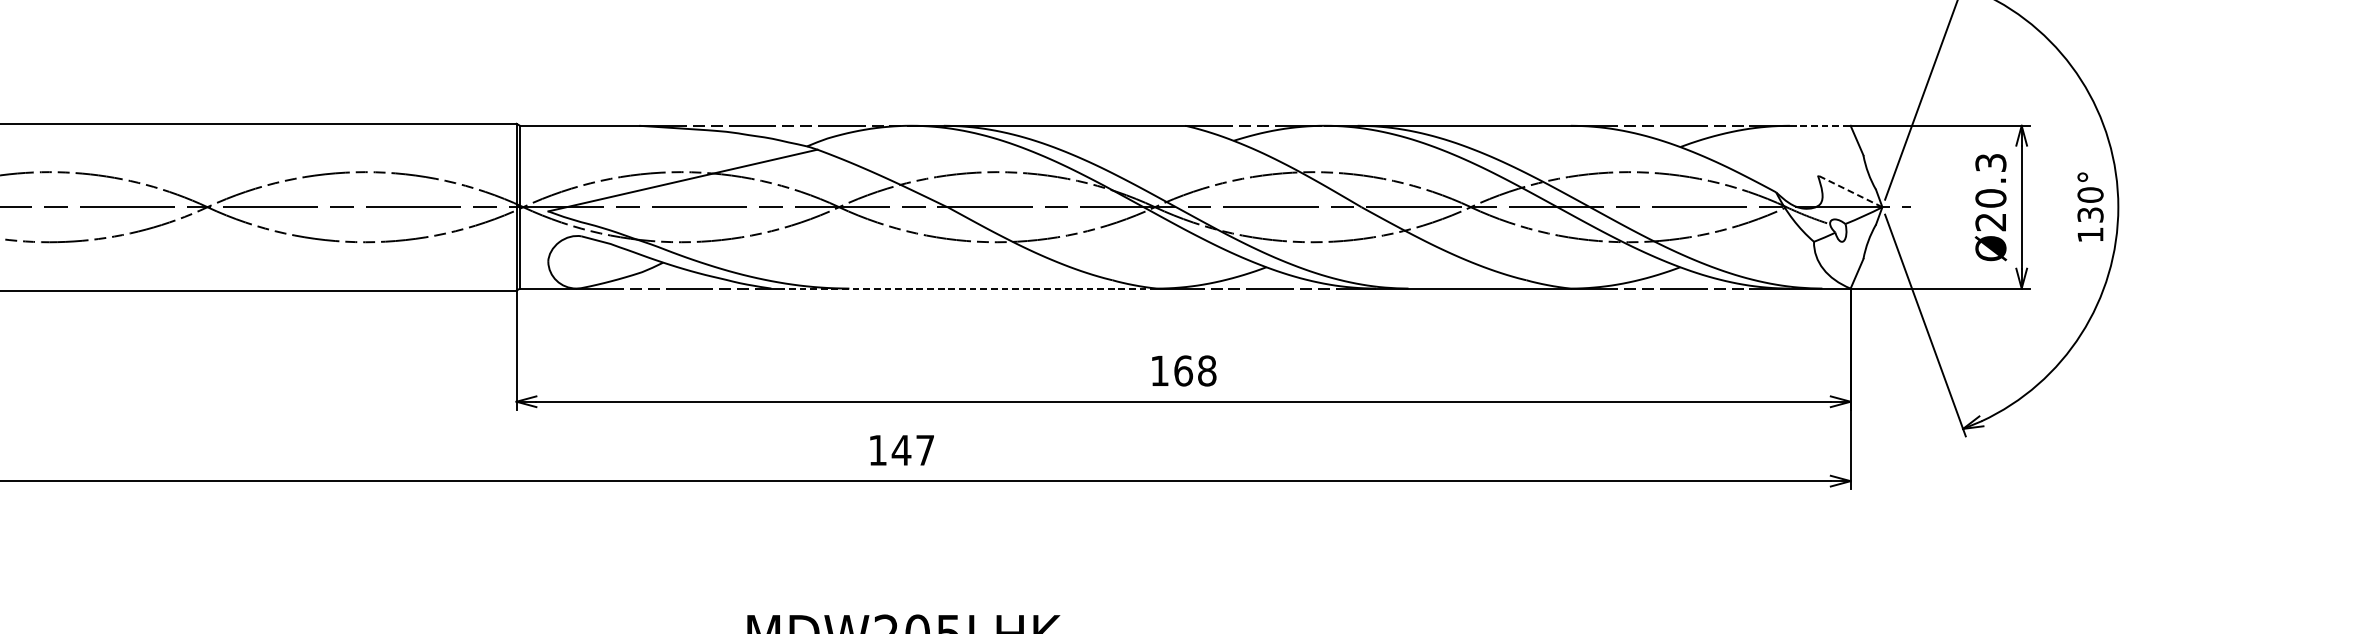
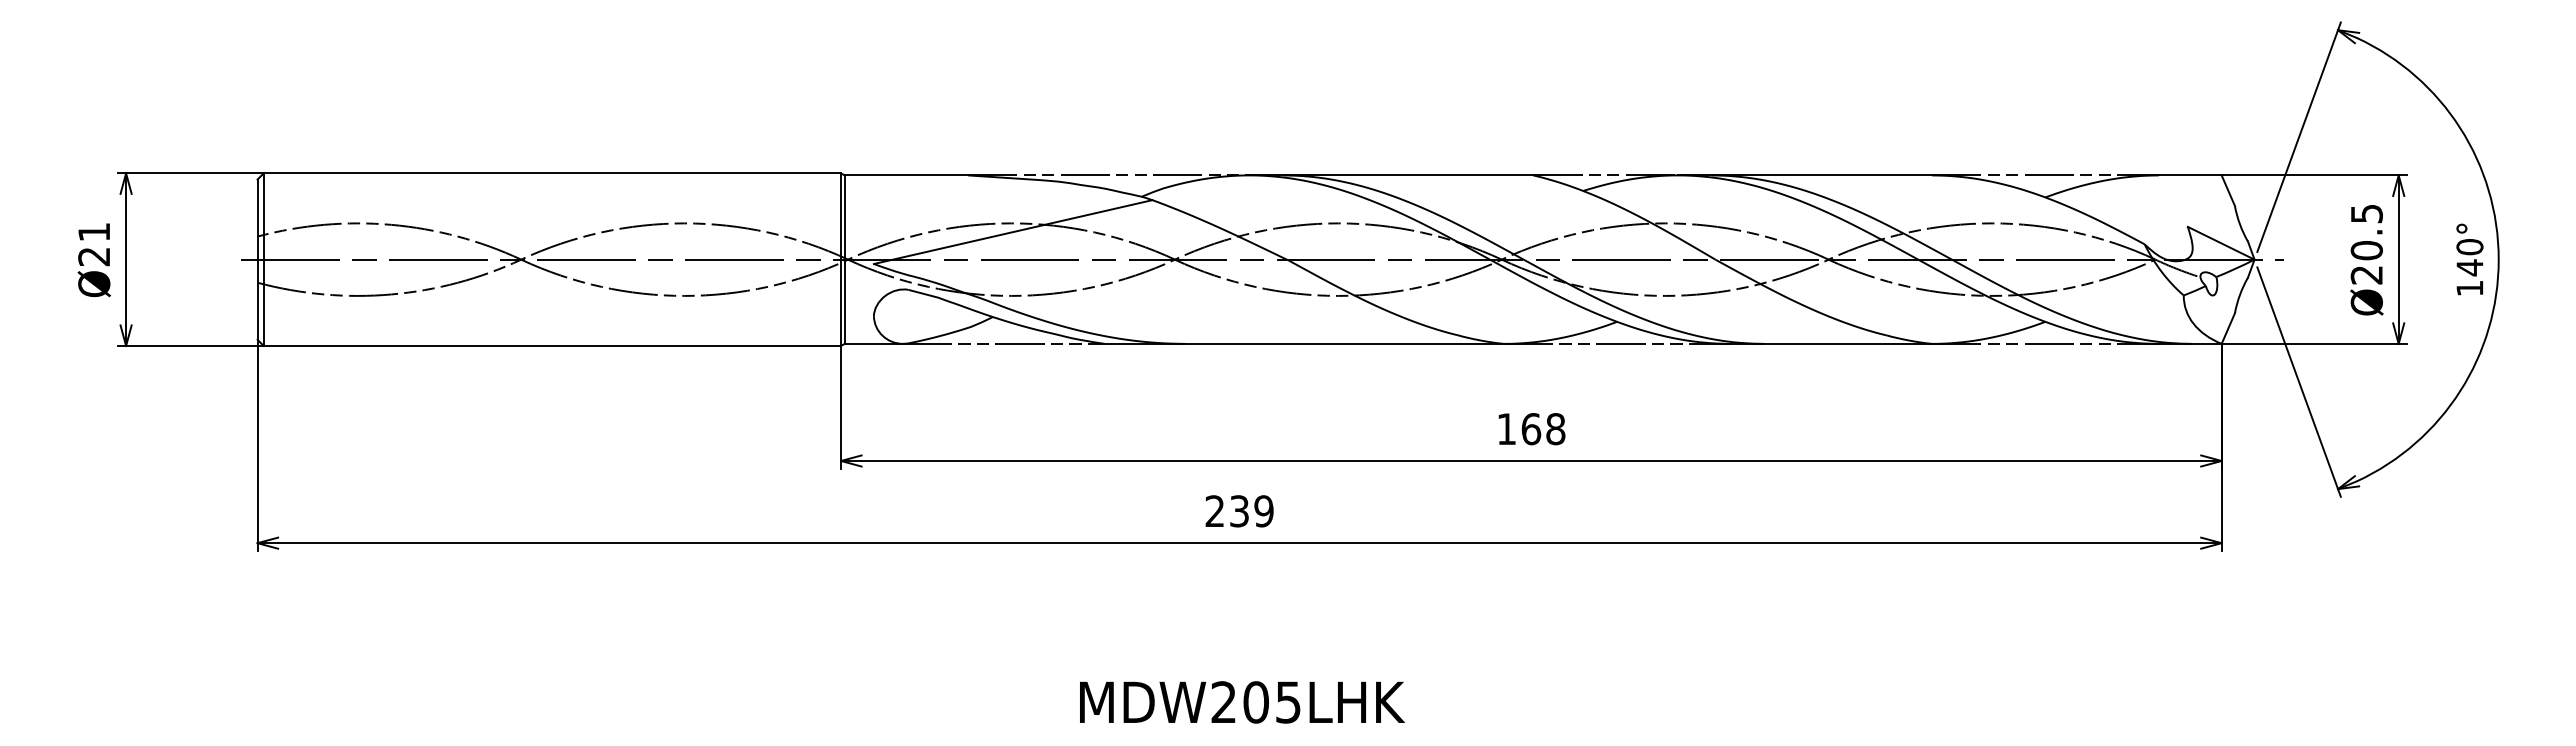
line: (1820, 125) -> (2190, 175), dashed -> solid
text: (1990, 162) -> (2366, 213), Ø20.3 -> Ø20.5
line: (1849, 191) -> (2220, 243), dashed -> solid
text: (2090, 214) -> (2469, 267), 130° -> 140°
line: (967, 288) -> (1307, 343), dashed -> solid
text: (901, 450) -> (1239, 511), 147 -> 239

